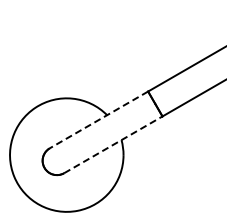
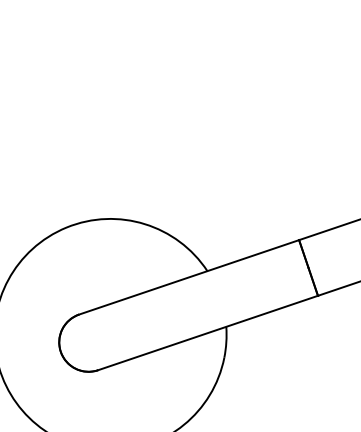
line: (98, 119) -> (188, 276), dashed -> solid
line: (113, 144) -> (208, 332), dashed -> solid

